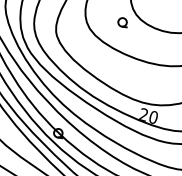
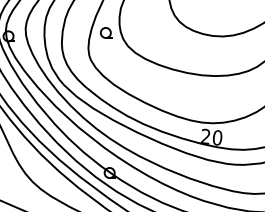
part: (123, 22) -> (106, 32), moved

